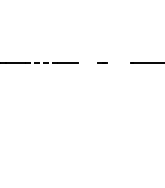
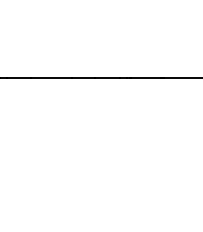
line: (41, 63) -> (51, 78), dashed -> solid
line: (87, 63) -> (107, 78), added
line: (118, 63) -> (145, 78), added

